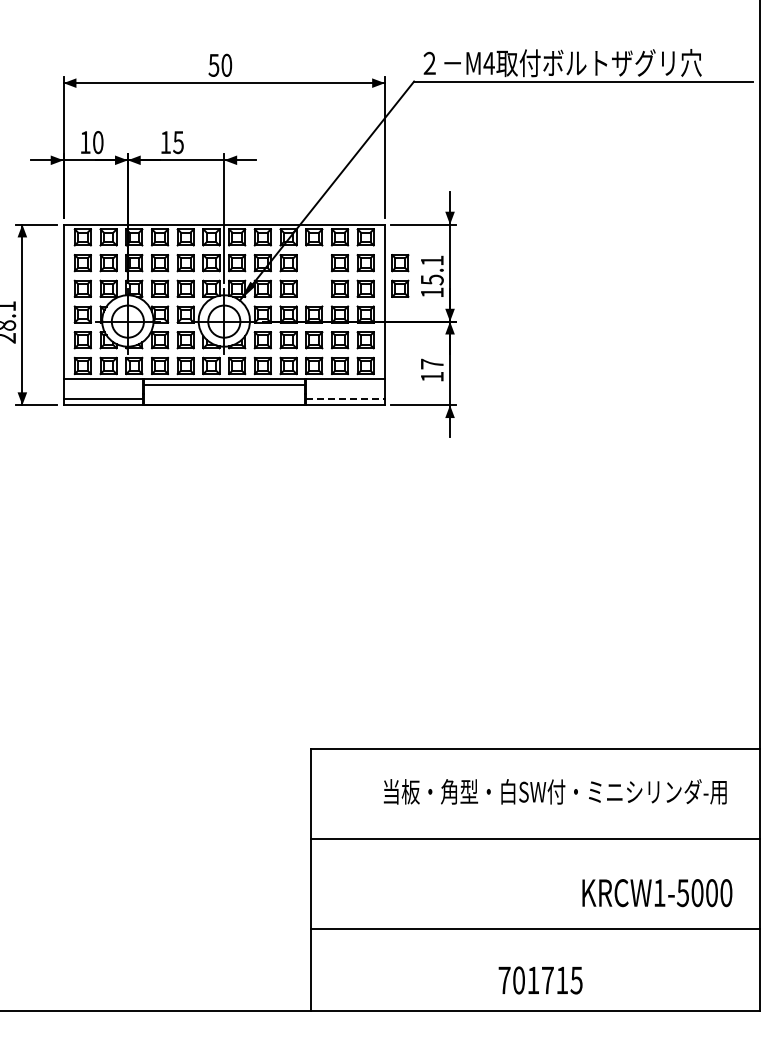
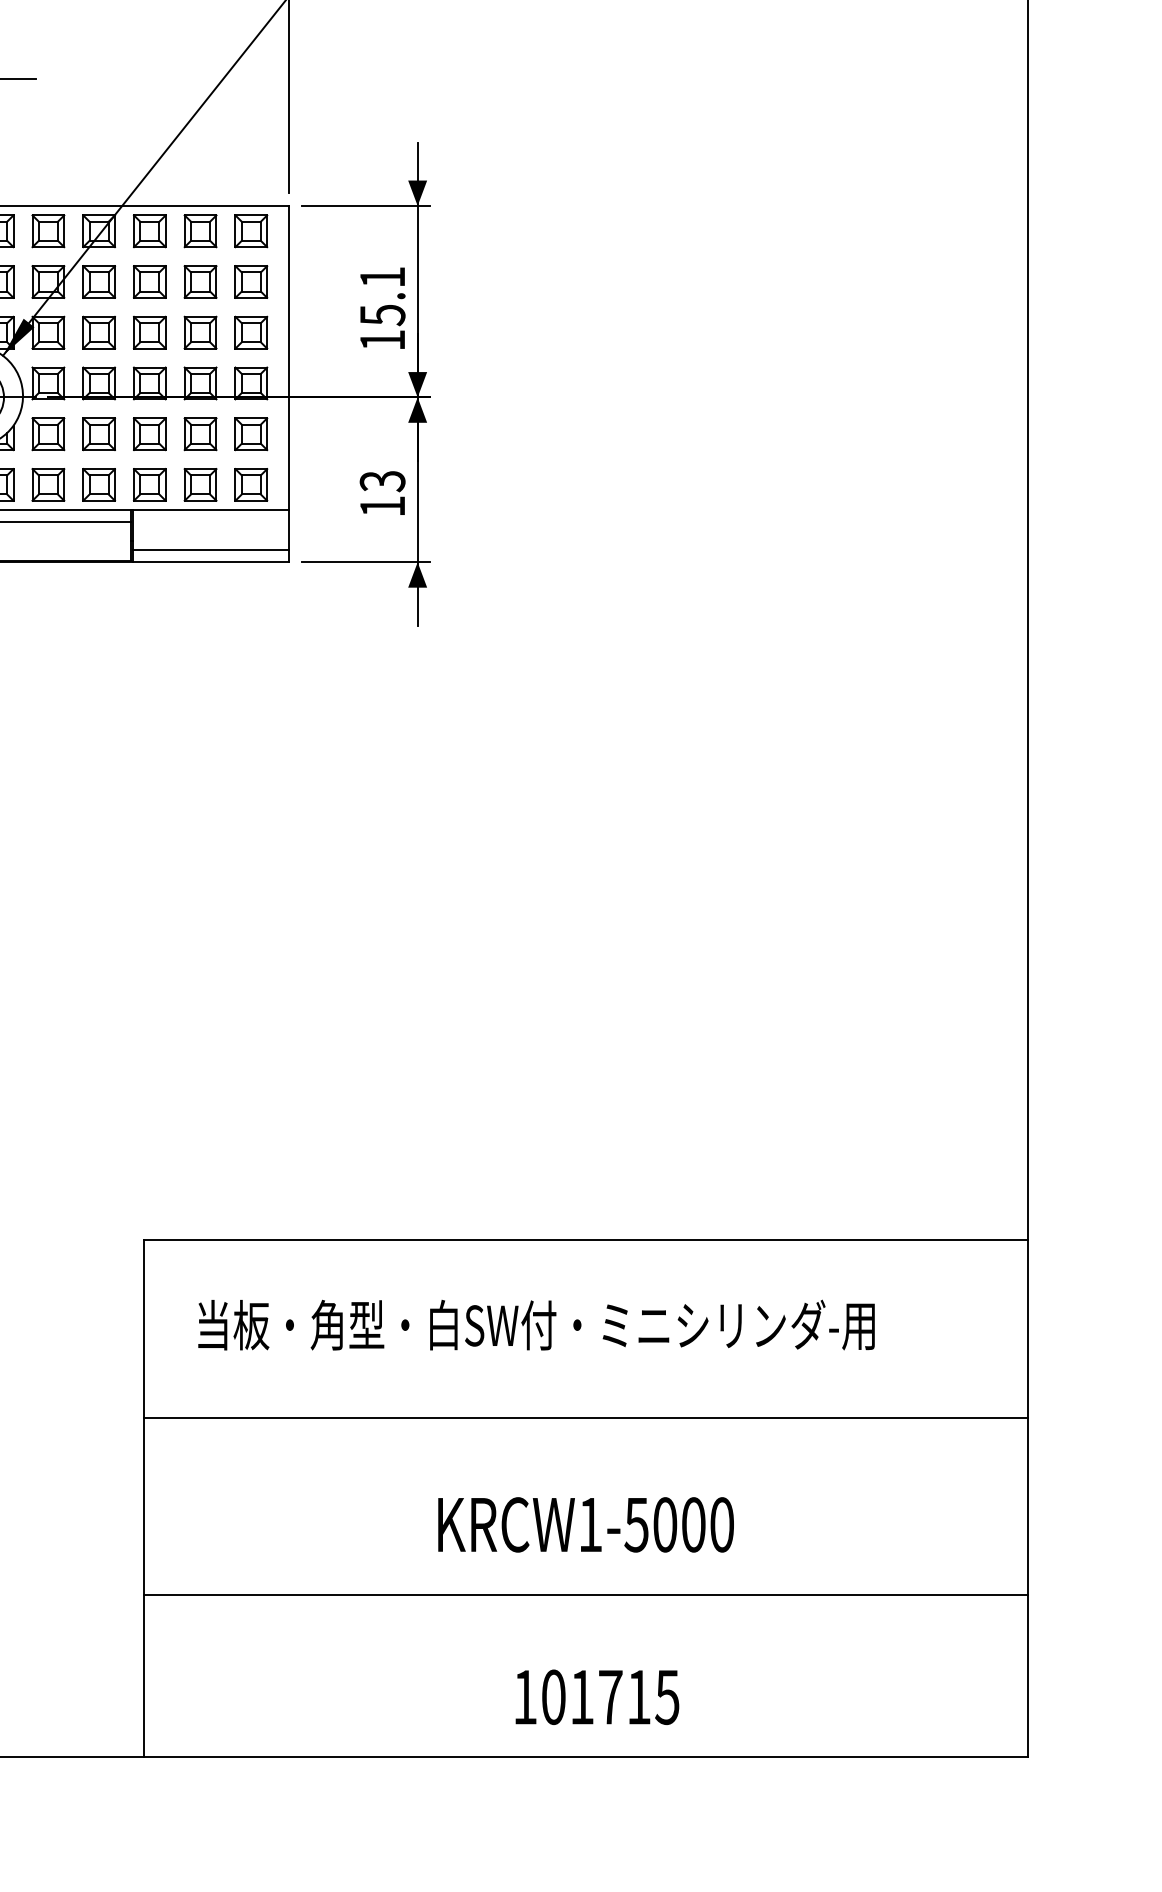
part: (400, 275) -> (150, 306), moved
text: (431, 363) -> (381, 480), 17 -> 13
line: (345, 398) -> (211, 549), dashed -> solid
text: (554, 791) -> (534, 1324), moved
text: (657, 893) -> (586, 1525), moved
text: (504, 979) -> (525, 1695), 701715 -> 101715

